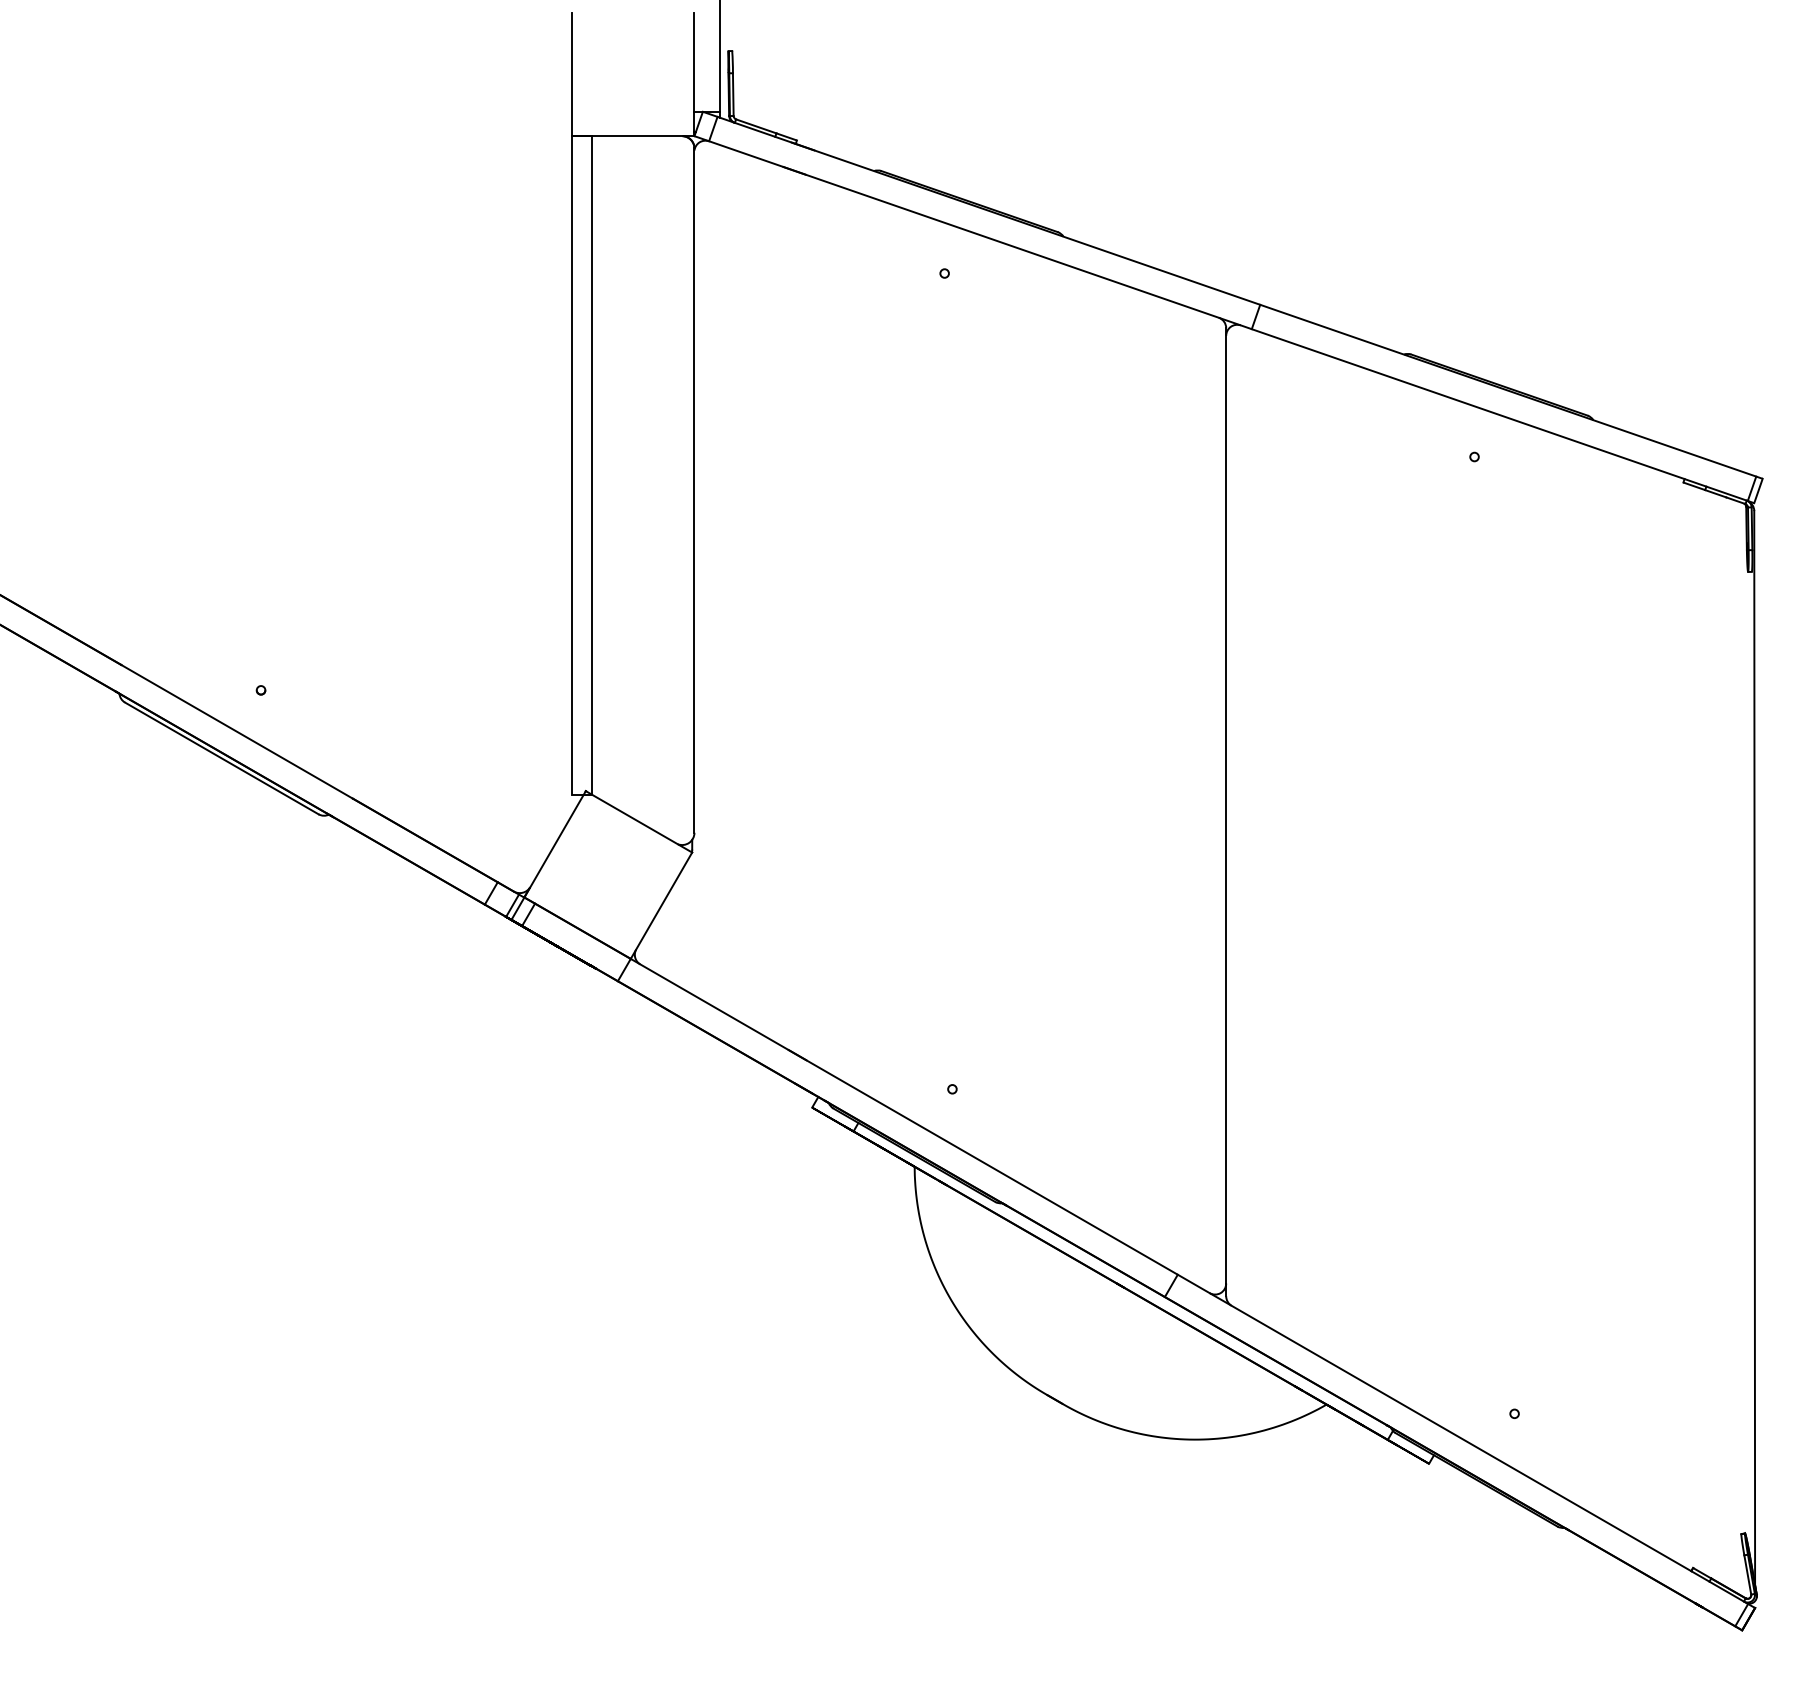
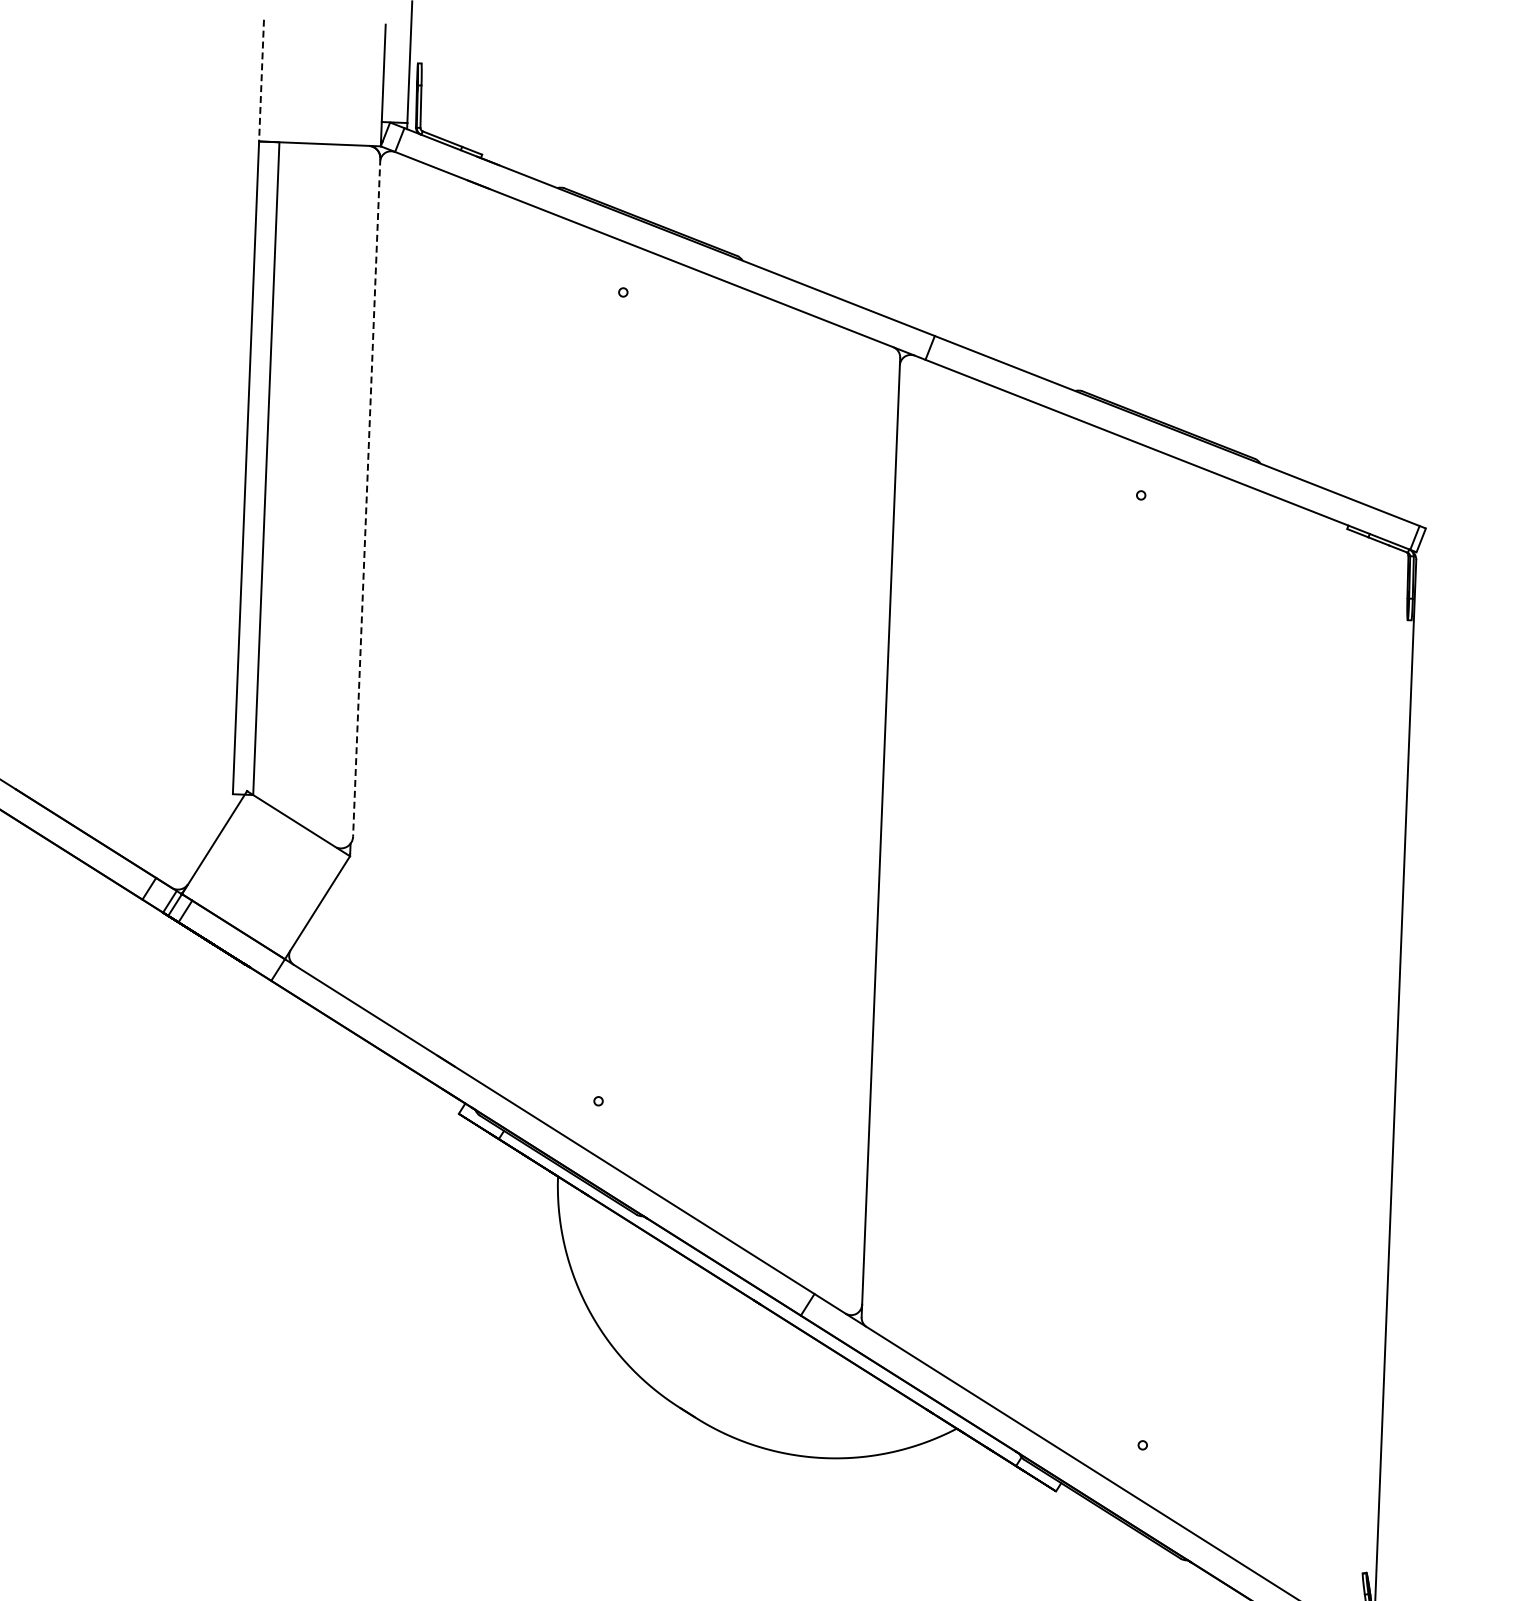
line: (571, 75) -> (261, 81), solid -> dashed
line: (694, 491) -> (366, 498), solid -> dashed

